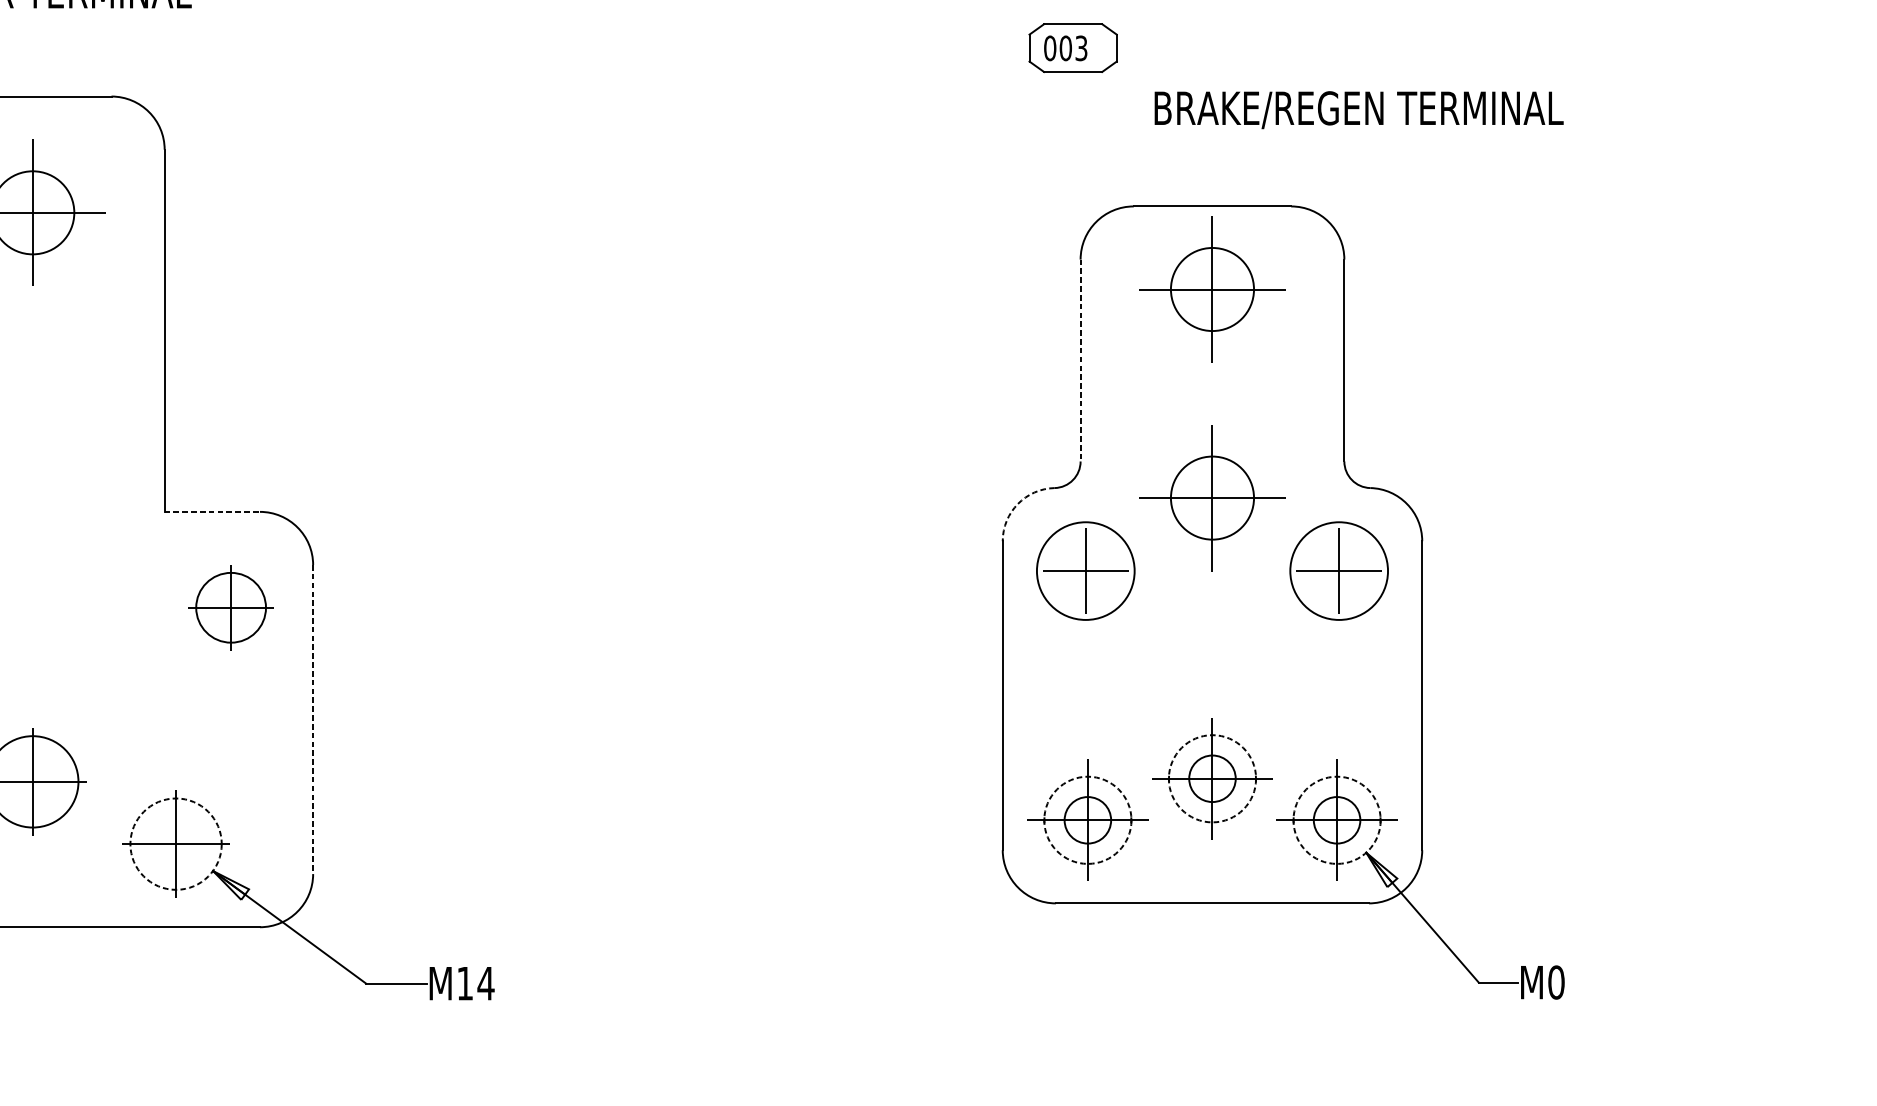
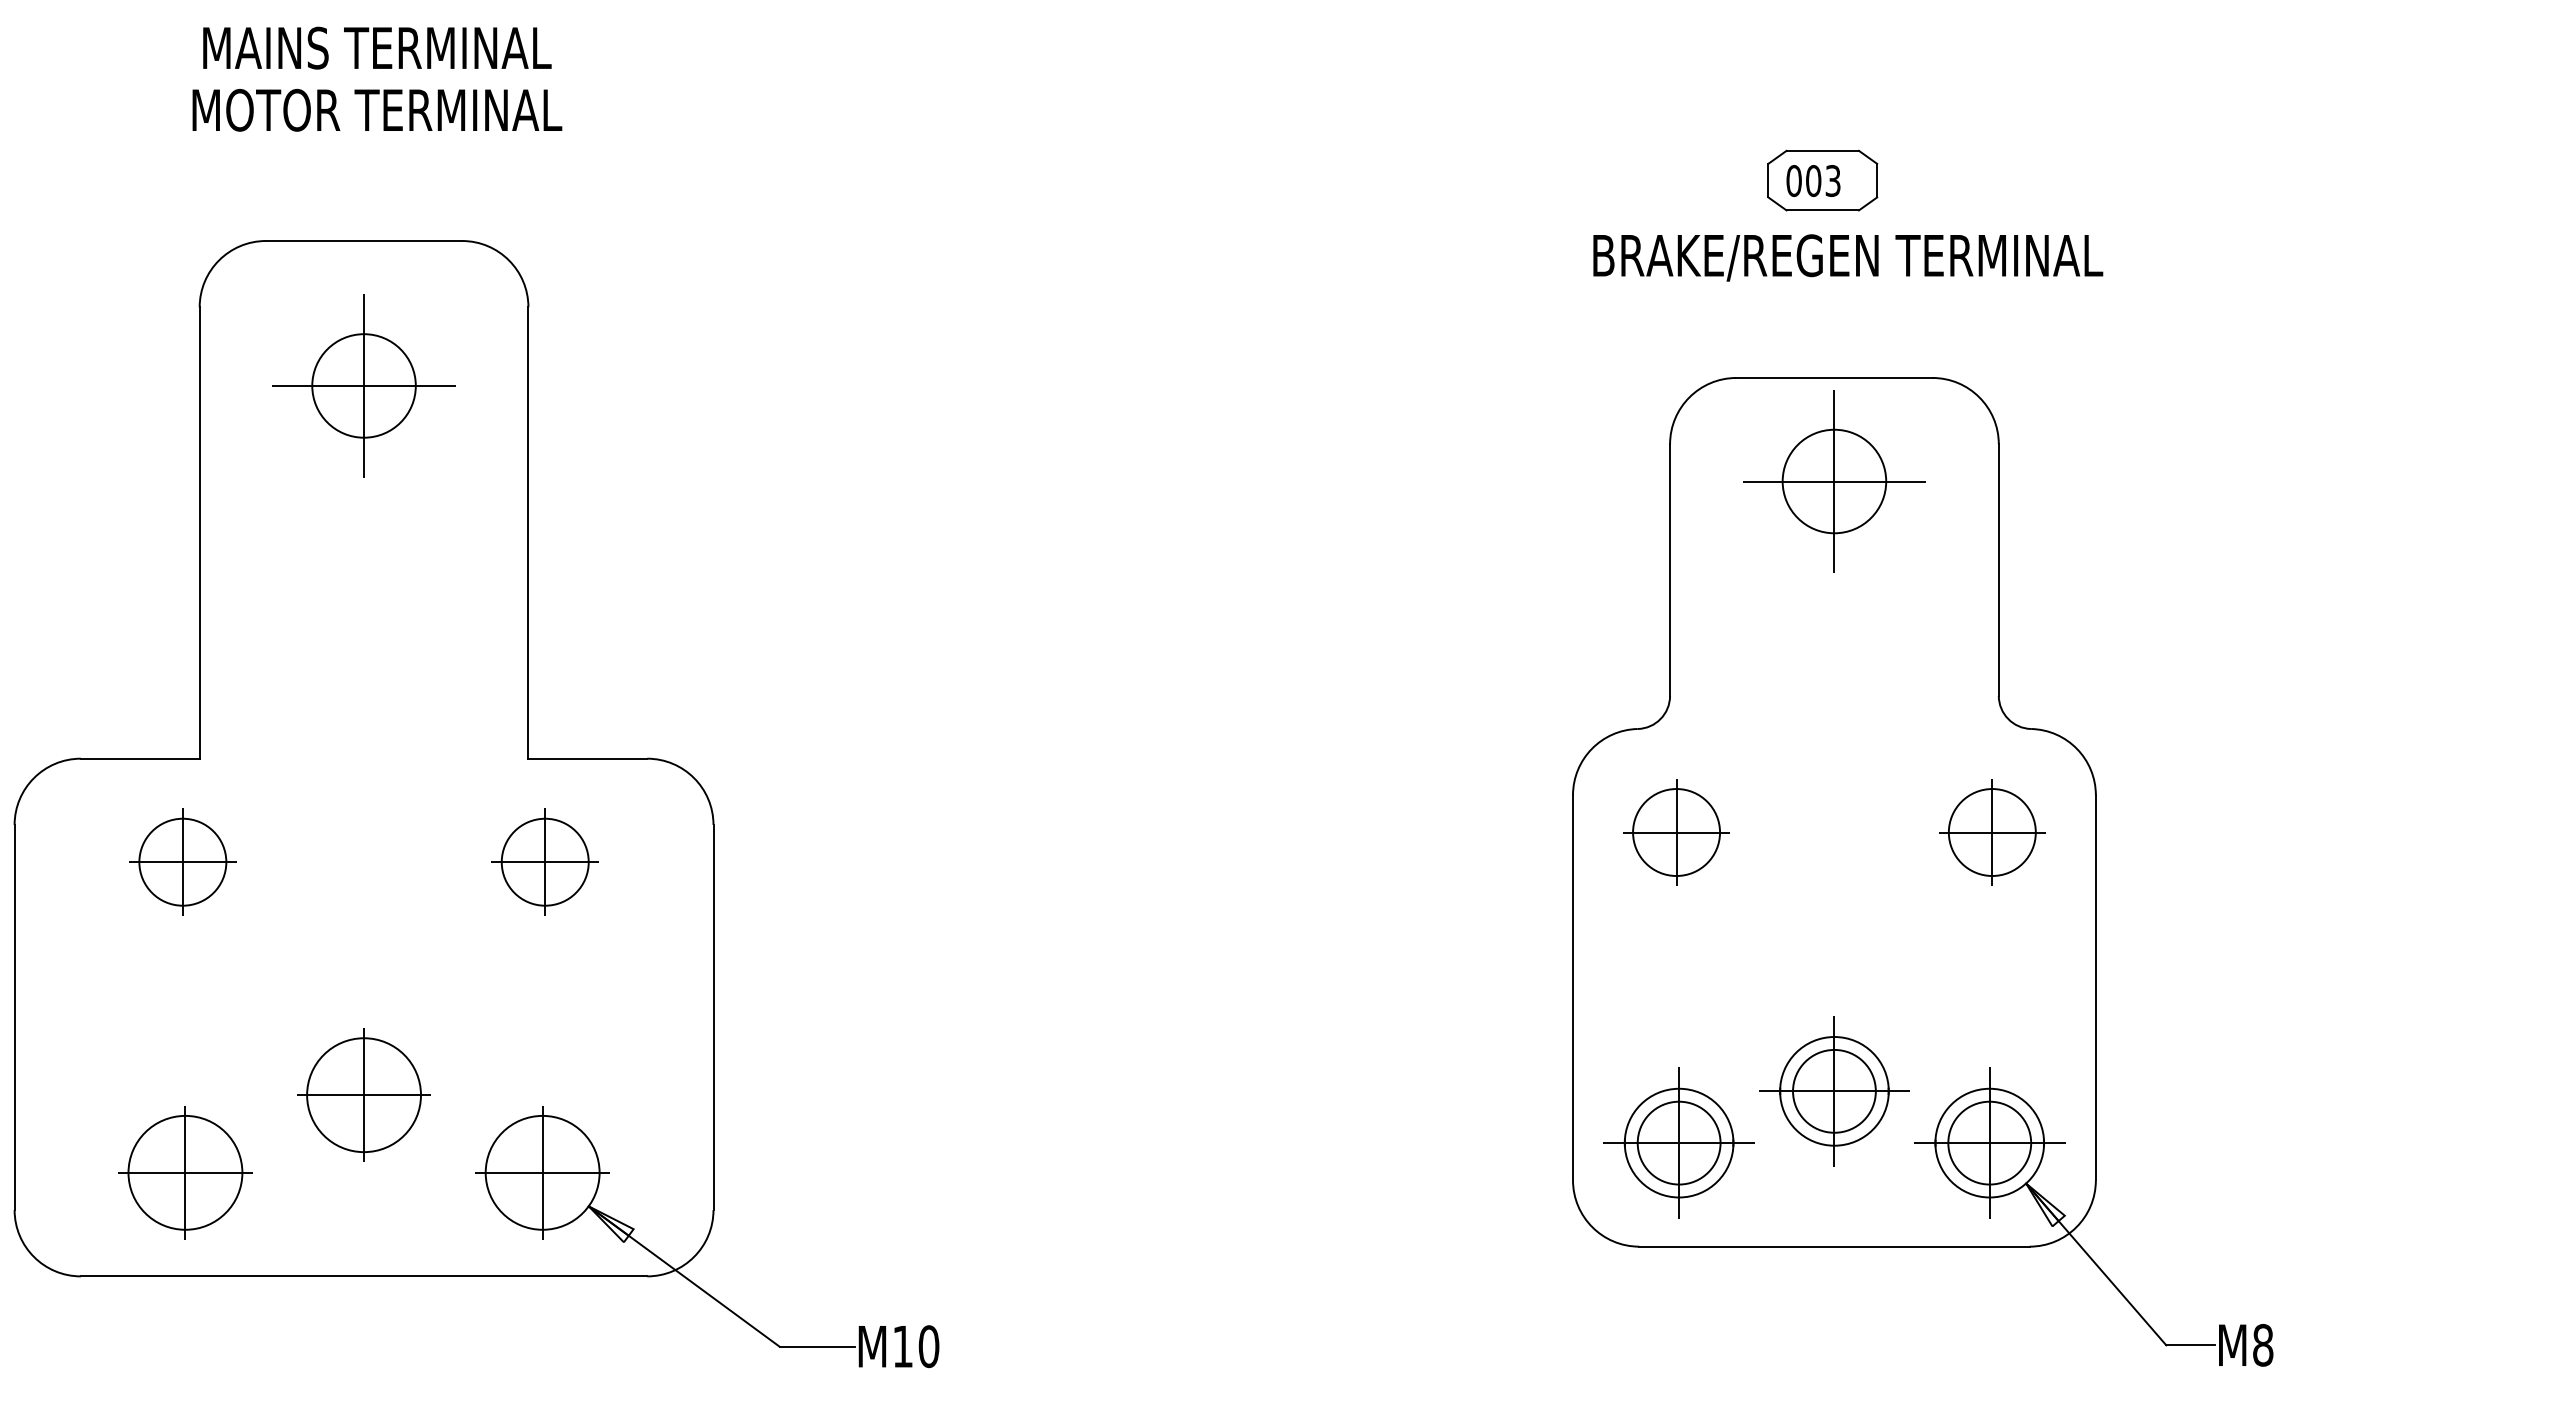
part: (1072, 48) -> (1822, 180), moved
text: (1359, 109) -> (1848, 257), moved
line: (1080, 360) -> (1670, 570), dashed -> solid
part: (1212, 498) -> (1834, 741), removed
arc: (1017, 503) -> (1591, 748), dashed -> solid
line: (212, 511) -> (588, 758), dashed -> solid
circle: (1085, 571) -> (1676, 832), size x0.71
circle: (1338, 571) -> (1991, 832), size x0.71
part: (230, 607) -> (544, 861), moved
line: (313, 719) -> (713, 1017), dashed -> solid
circle: (1212, 778) -> (1834, 1090), size x1.43
circle: (1212, 778) -> (1834, 1091), dashed -> solid
circle: (1087, 819) -> (1678, 1142), dashed -> solid
circle: (1087, 819) -> (1678, 1142), size x1.43
circle: (1336, 819) -> (1989, 1142), dashed -> solid
circle: (1336, 819) -> (1989, 1142), size x1.43
circle: (175, 843) -> (542, 1172), dashed -> solid
text: (1556, 982) -> (2263, 1345), M0 -> M8
text: (485, 983) -> (928, 1346), M14 -> M10

